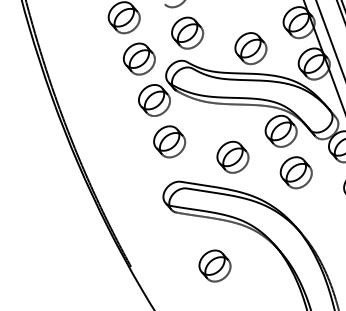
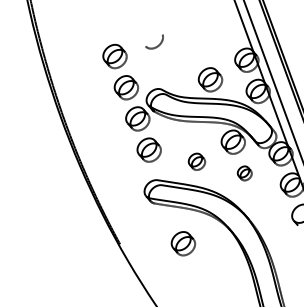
part: (187, 32) -> (162, 67), removed
part: (232, 156) -> (196, 161), size x0.7
part: (296, 172) -> (244, 173), size x0.6

